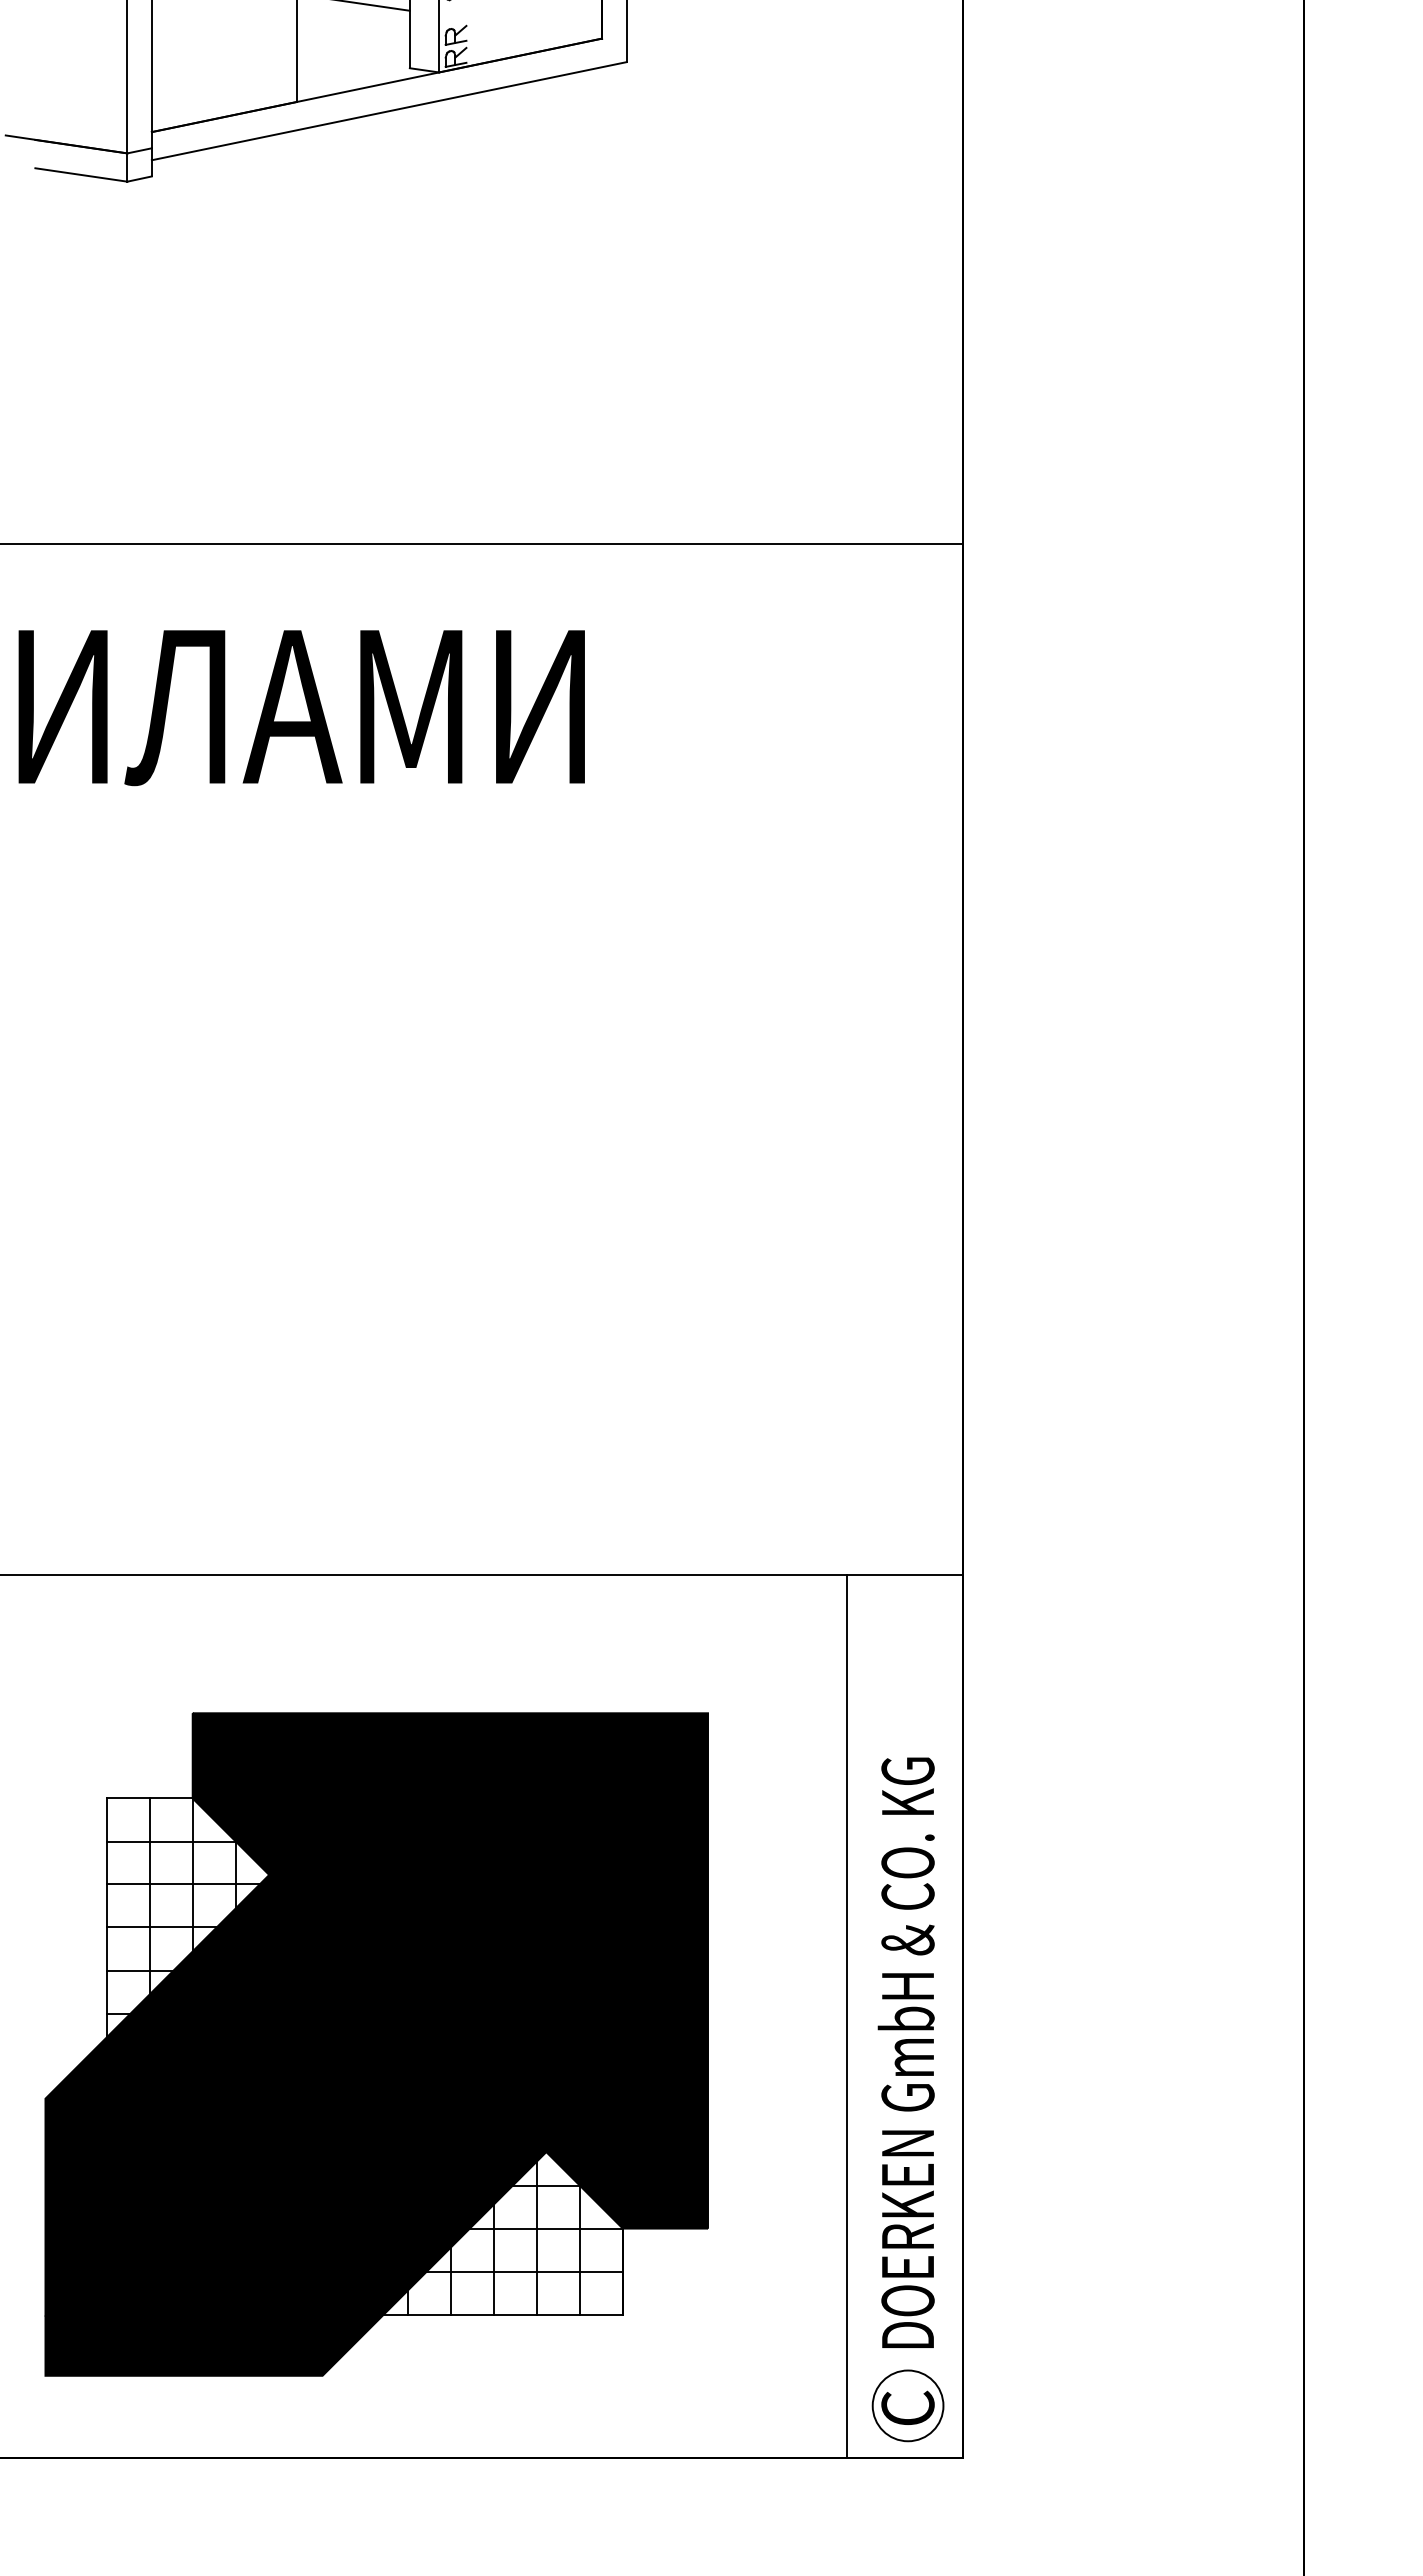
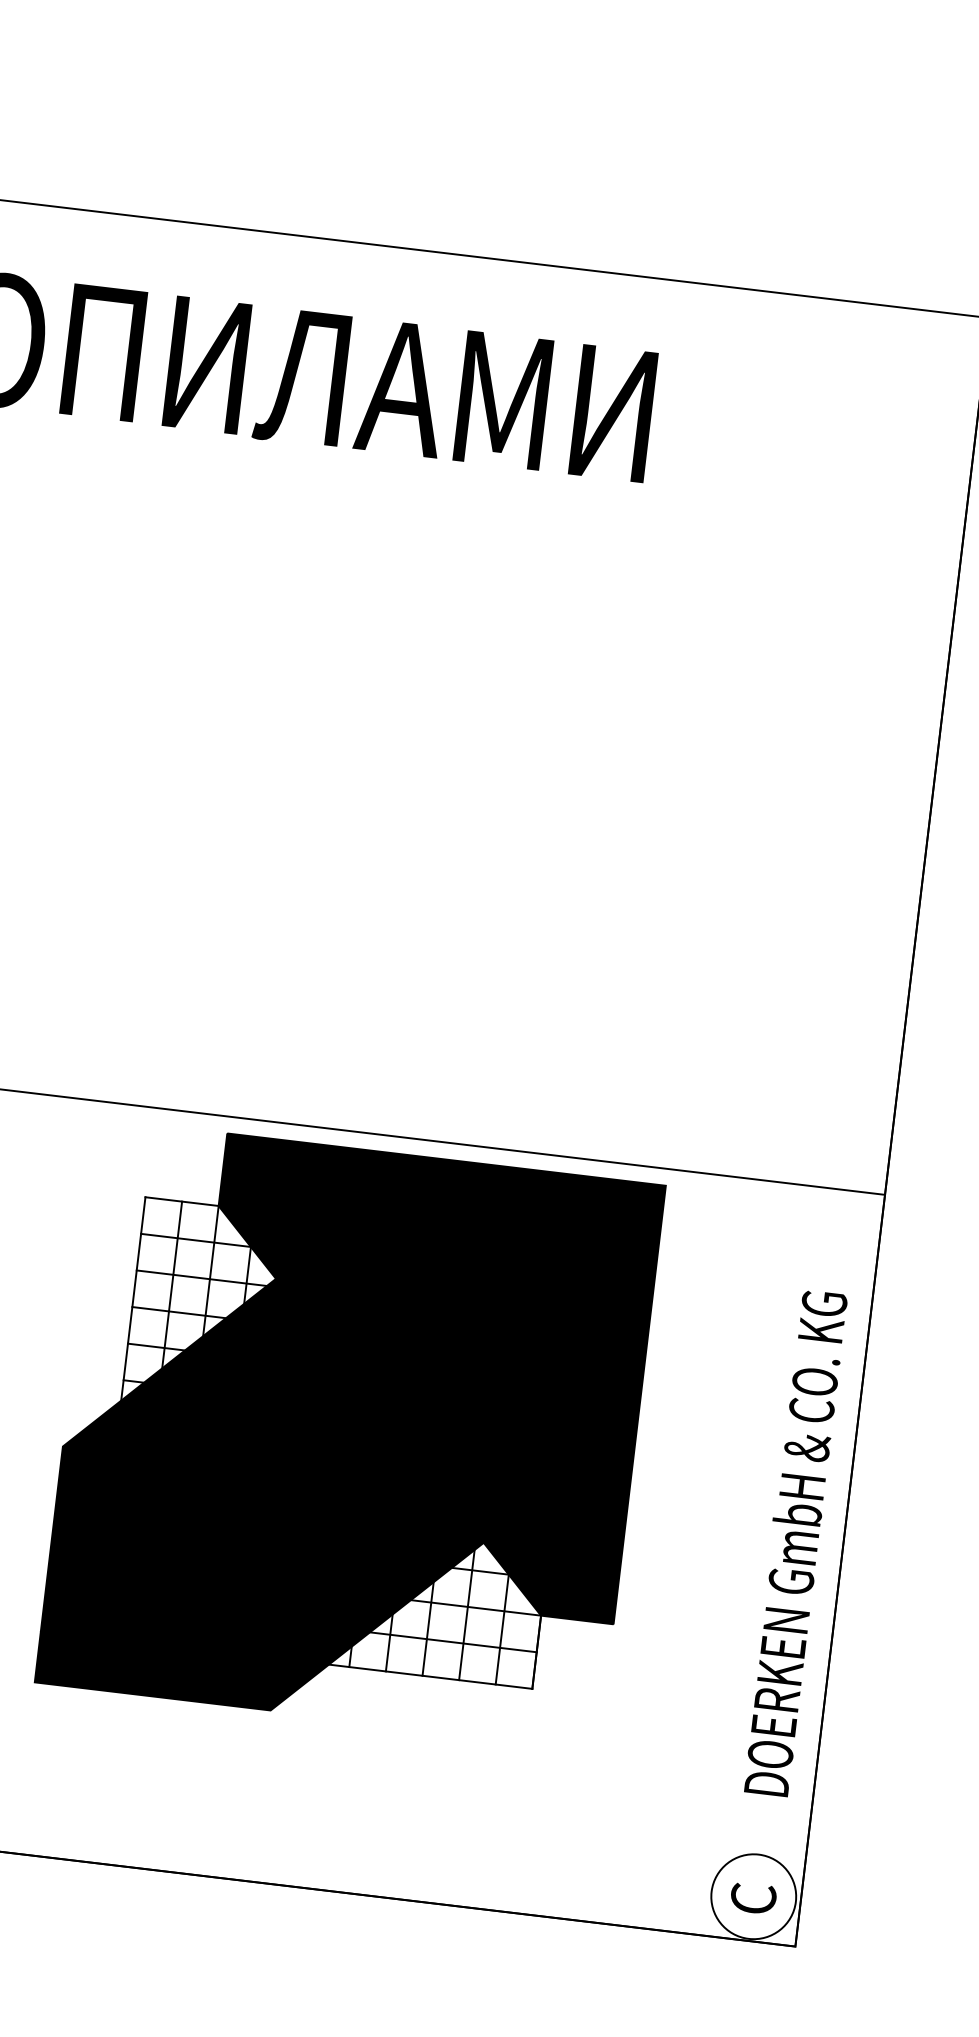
line: (846, 2015) -> (740, 1558), removed
part: (376, 2044) -> (350, 1434), moved
text: (905, 2052) -> (793, 1543), moved
circle: (907, 2405) -> (753, 1896), size x1.4

